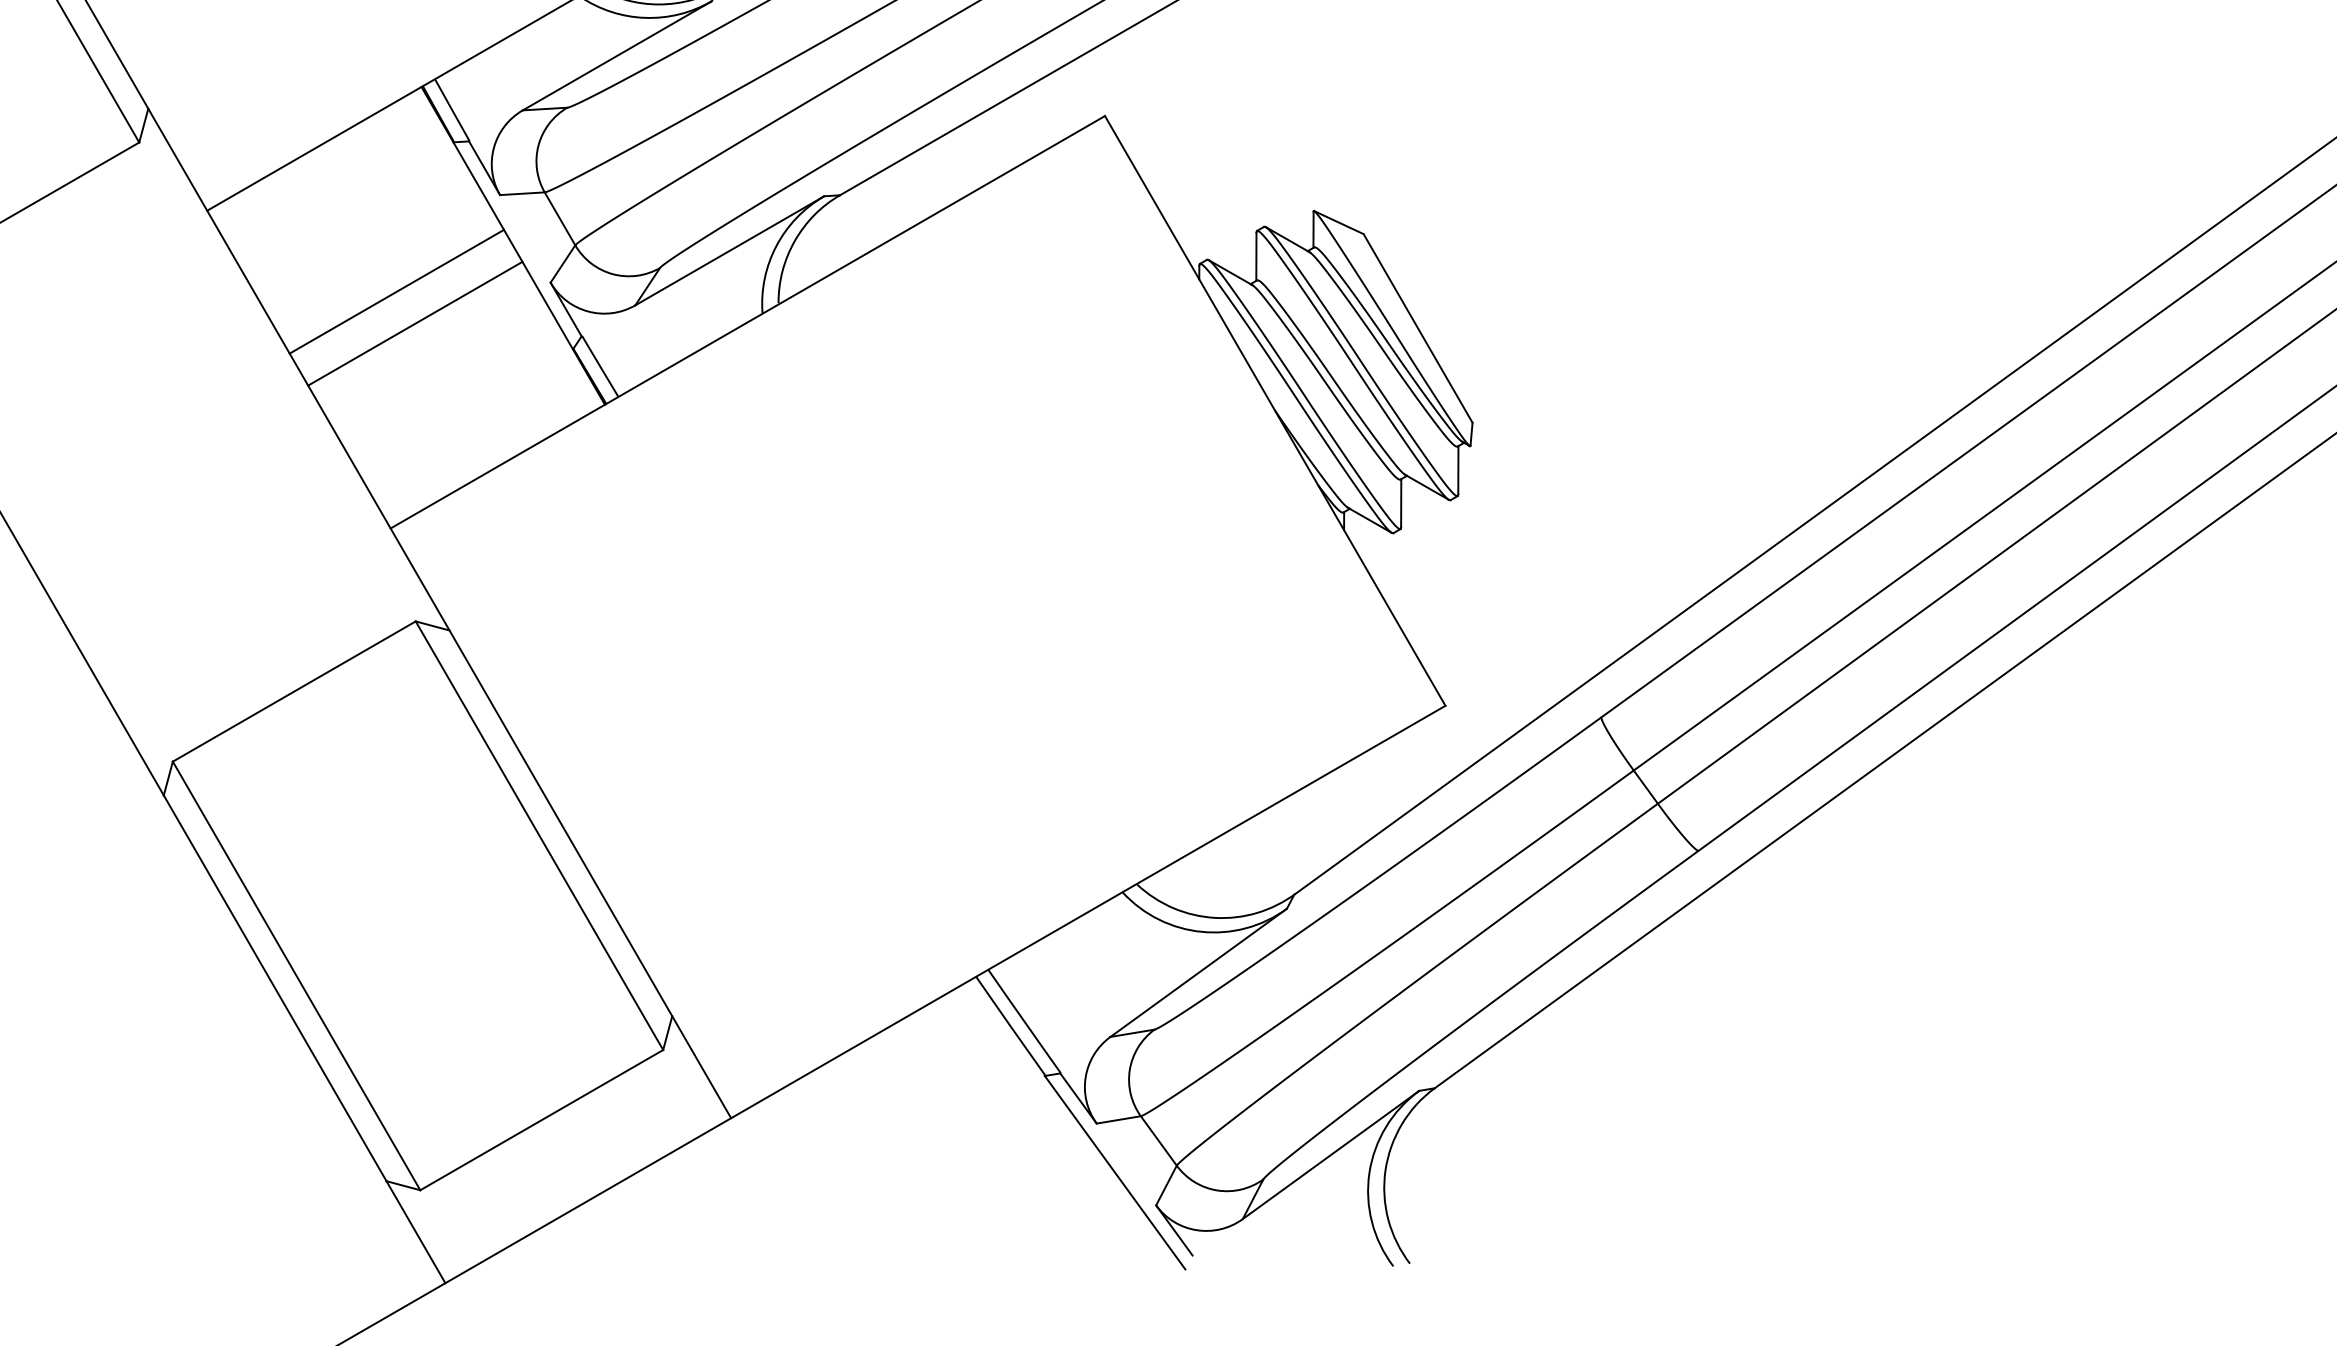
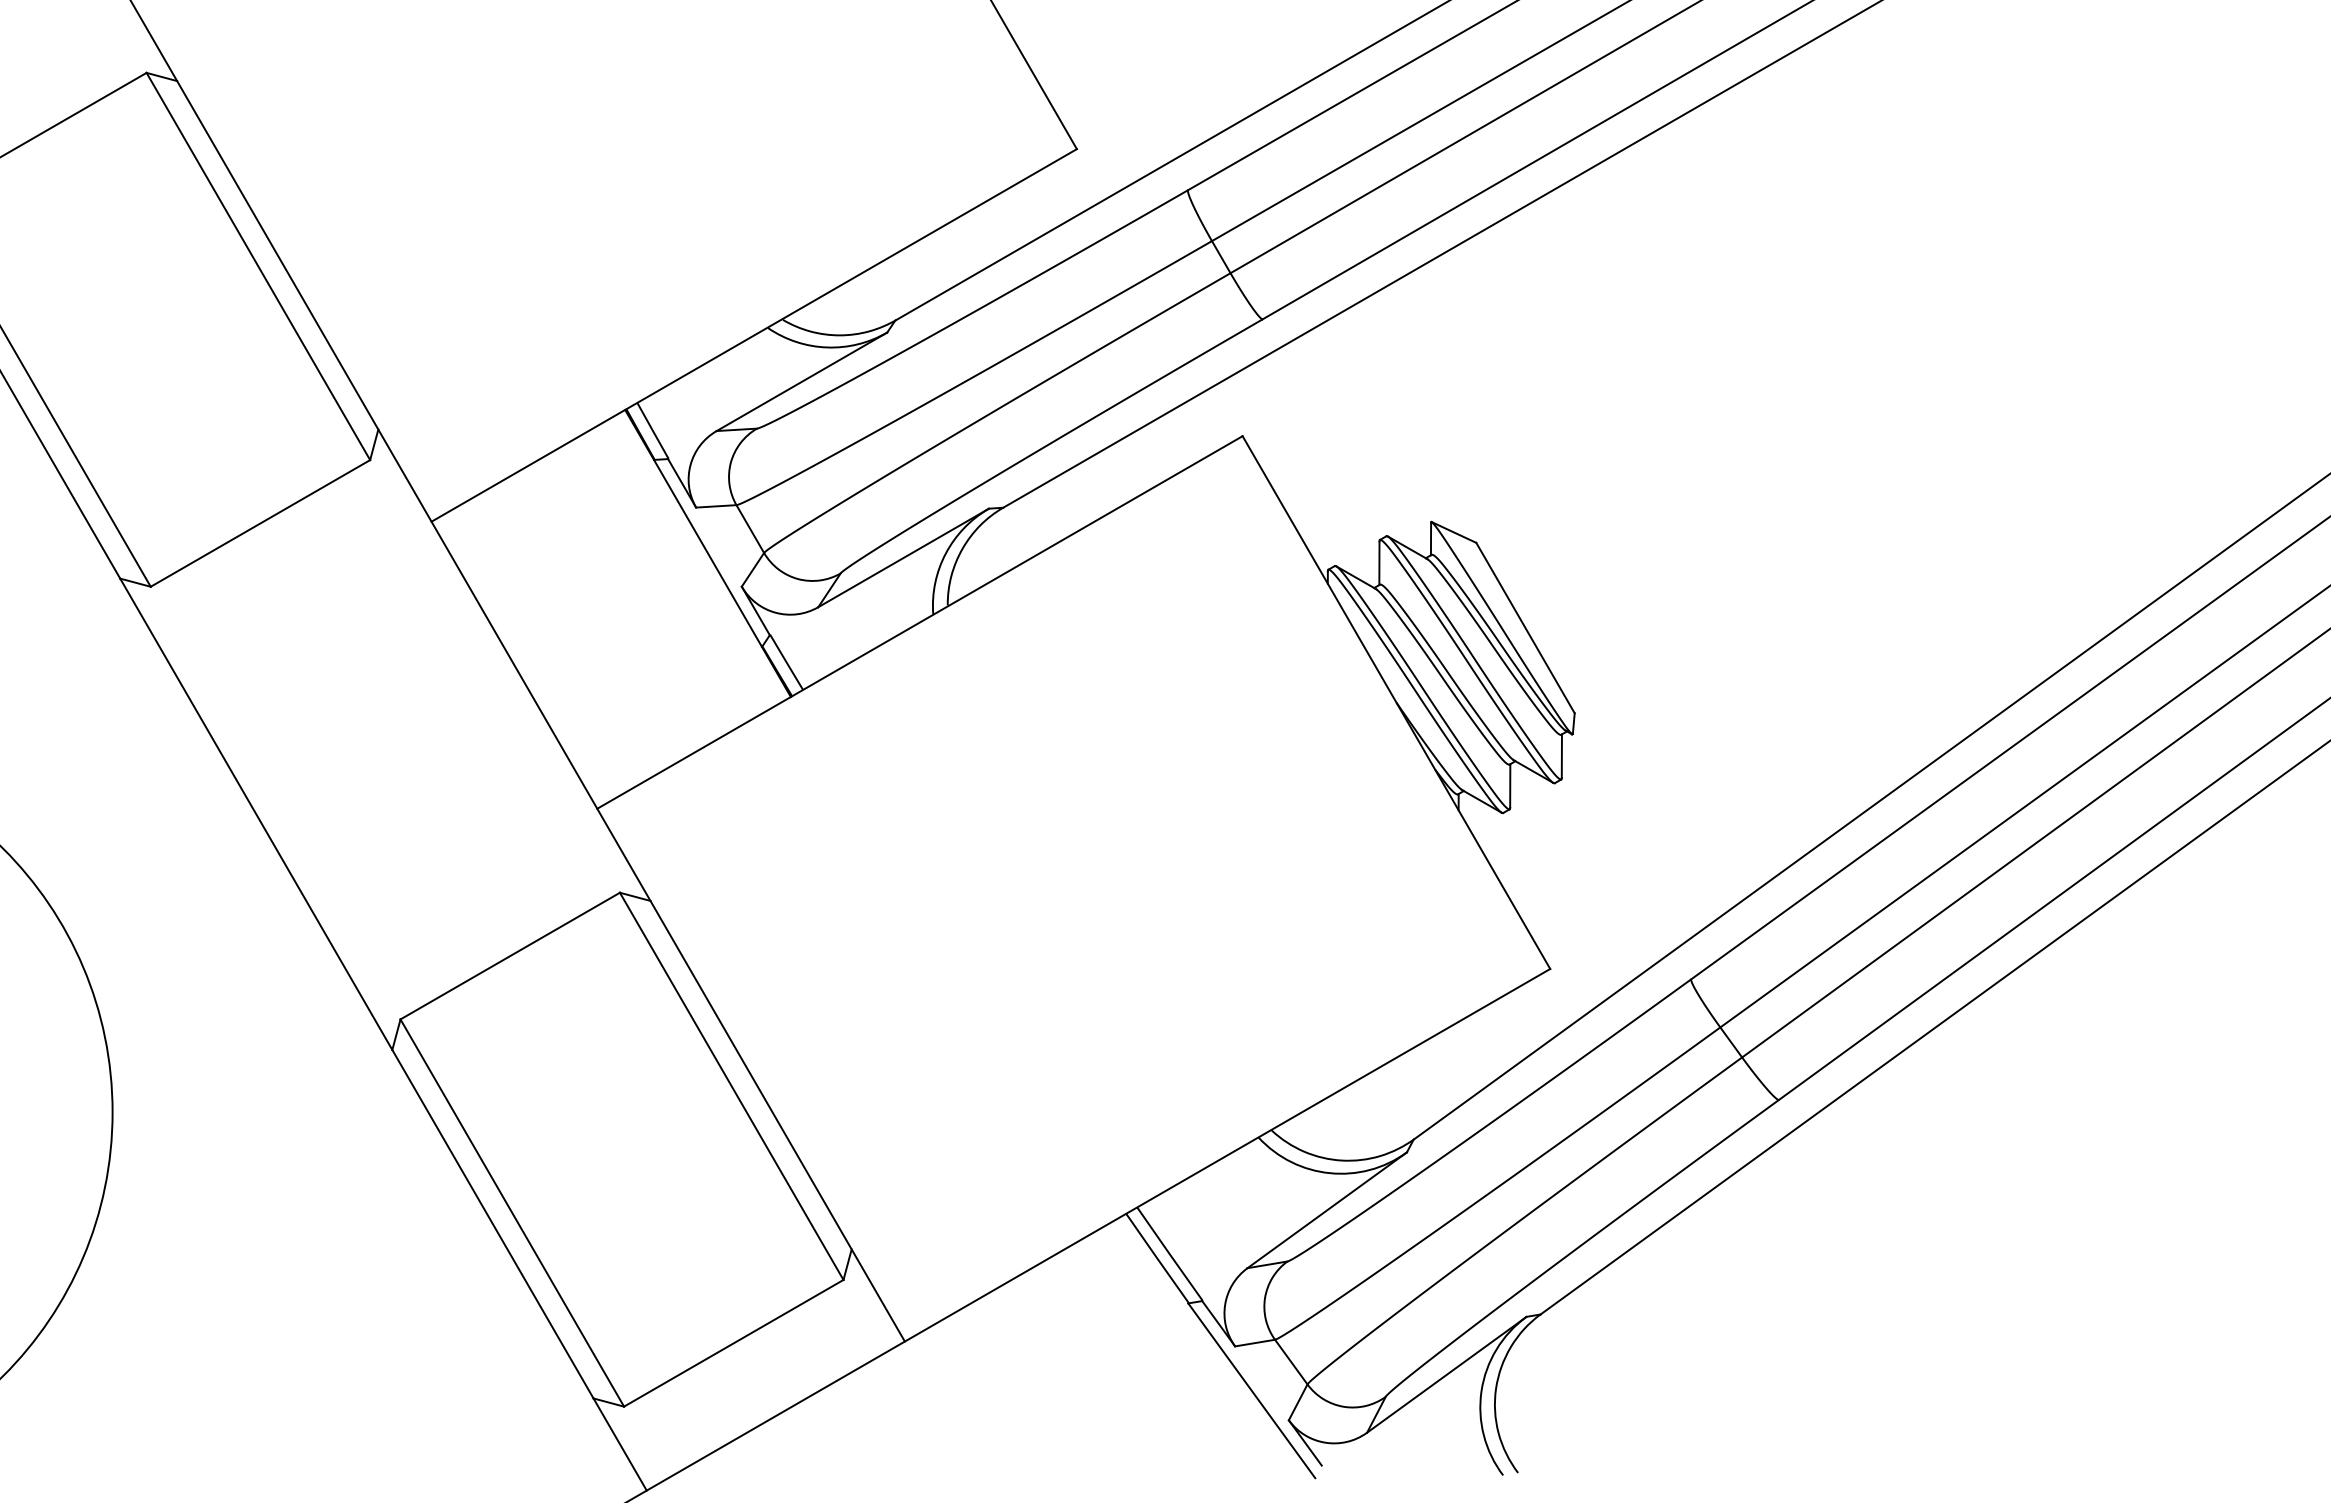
line: (396, 291) -> (602, 594), removed
line: (415, 323) -> (619, 623), removed

